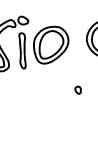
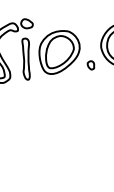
part: (77, 89) -> (90, 64), moved

